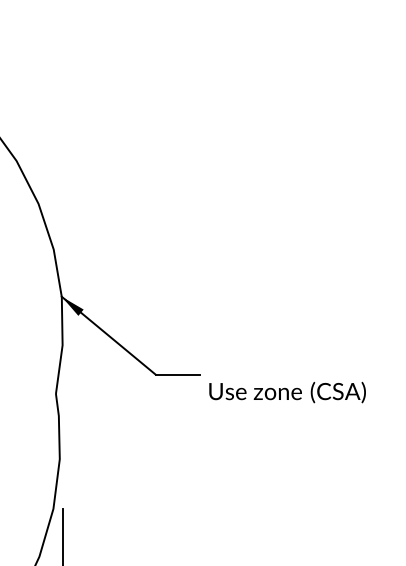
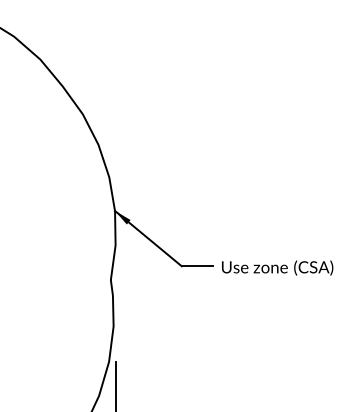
text: (287, 391) -> (277, 267), moved

